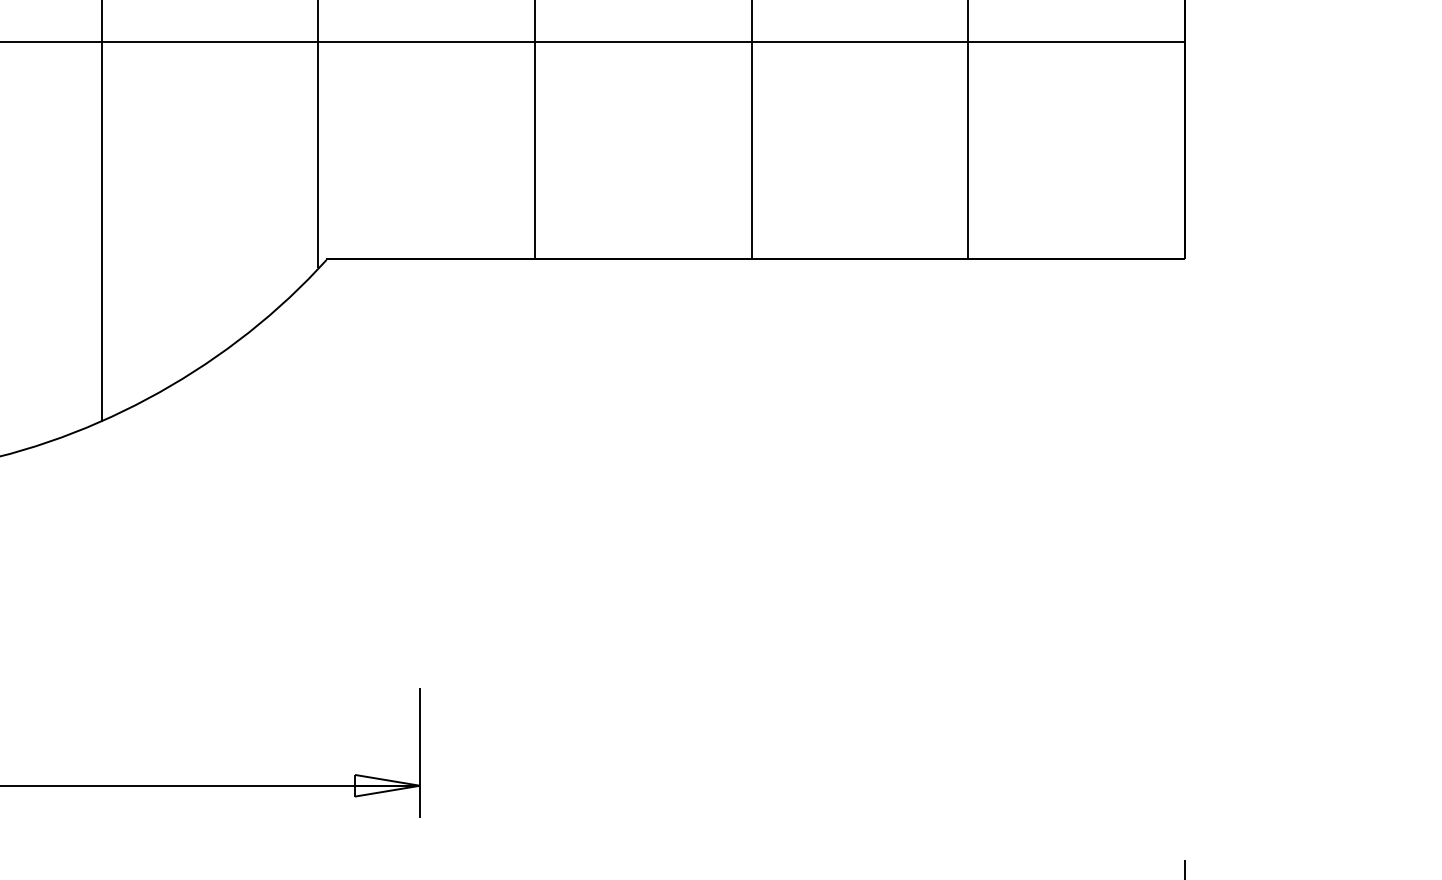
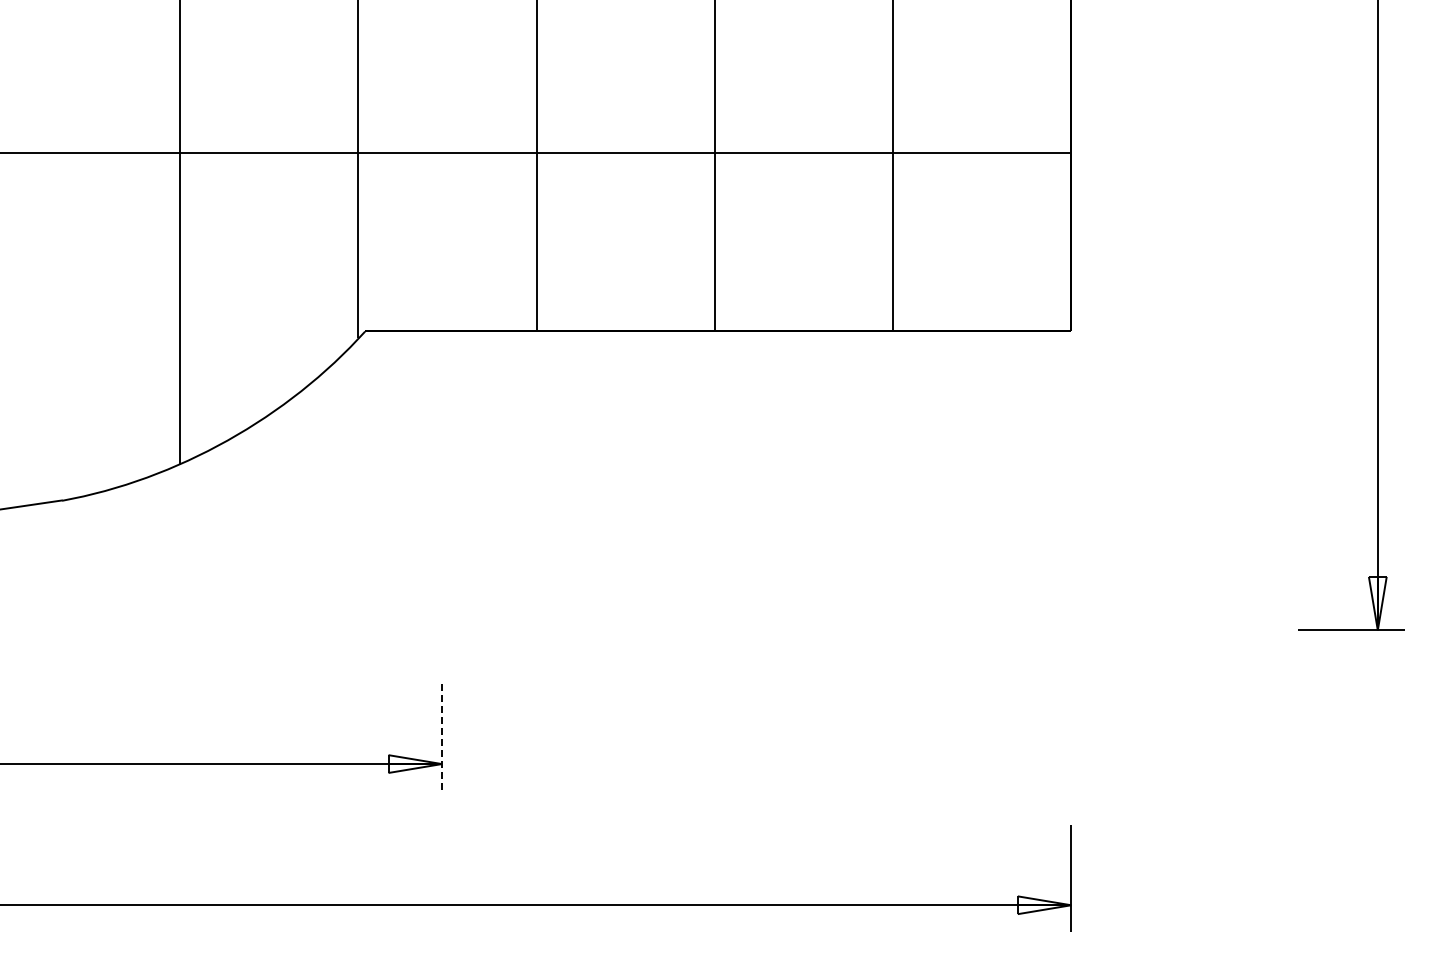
line: (419, 753) -> (441, 737), solid -> dashed

